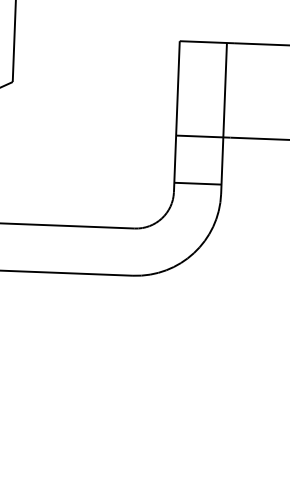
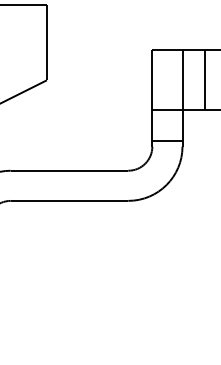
line: (261, 91) -> (205, 80), added

